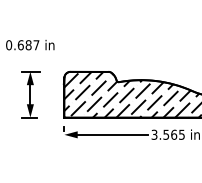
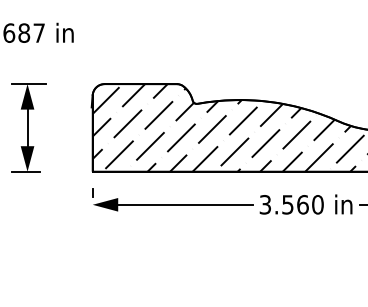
text: (181, 134) -> (317, 204), 3.565 -> 3.560

